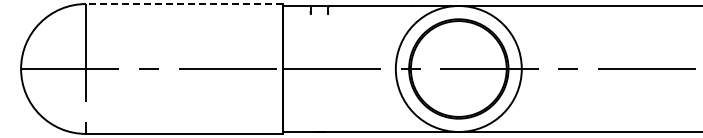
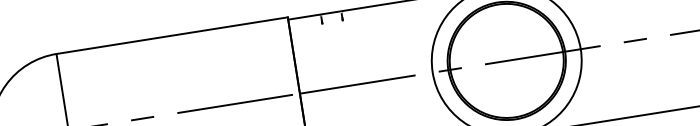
line: (183, 4) -> (171, 36), dashed -> solid

